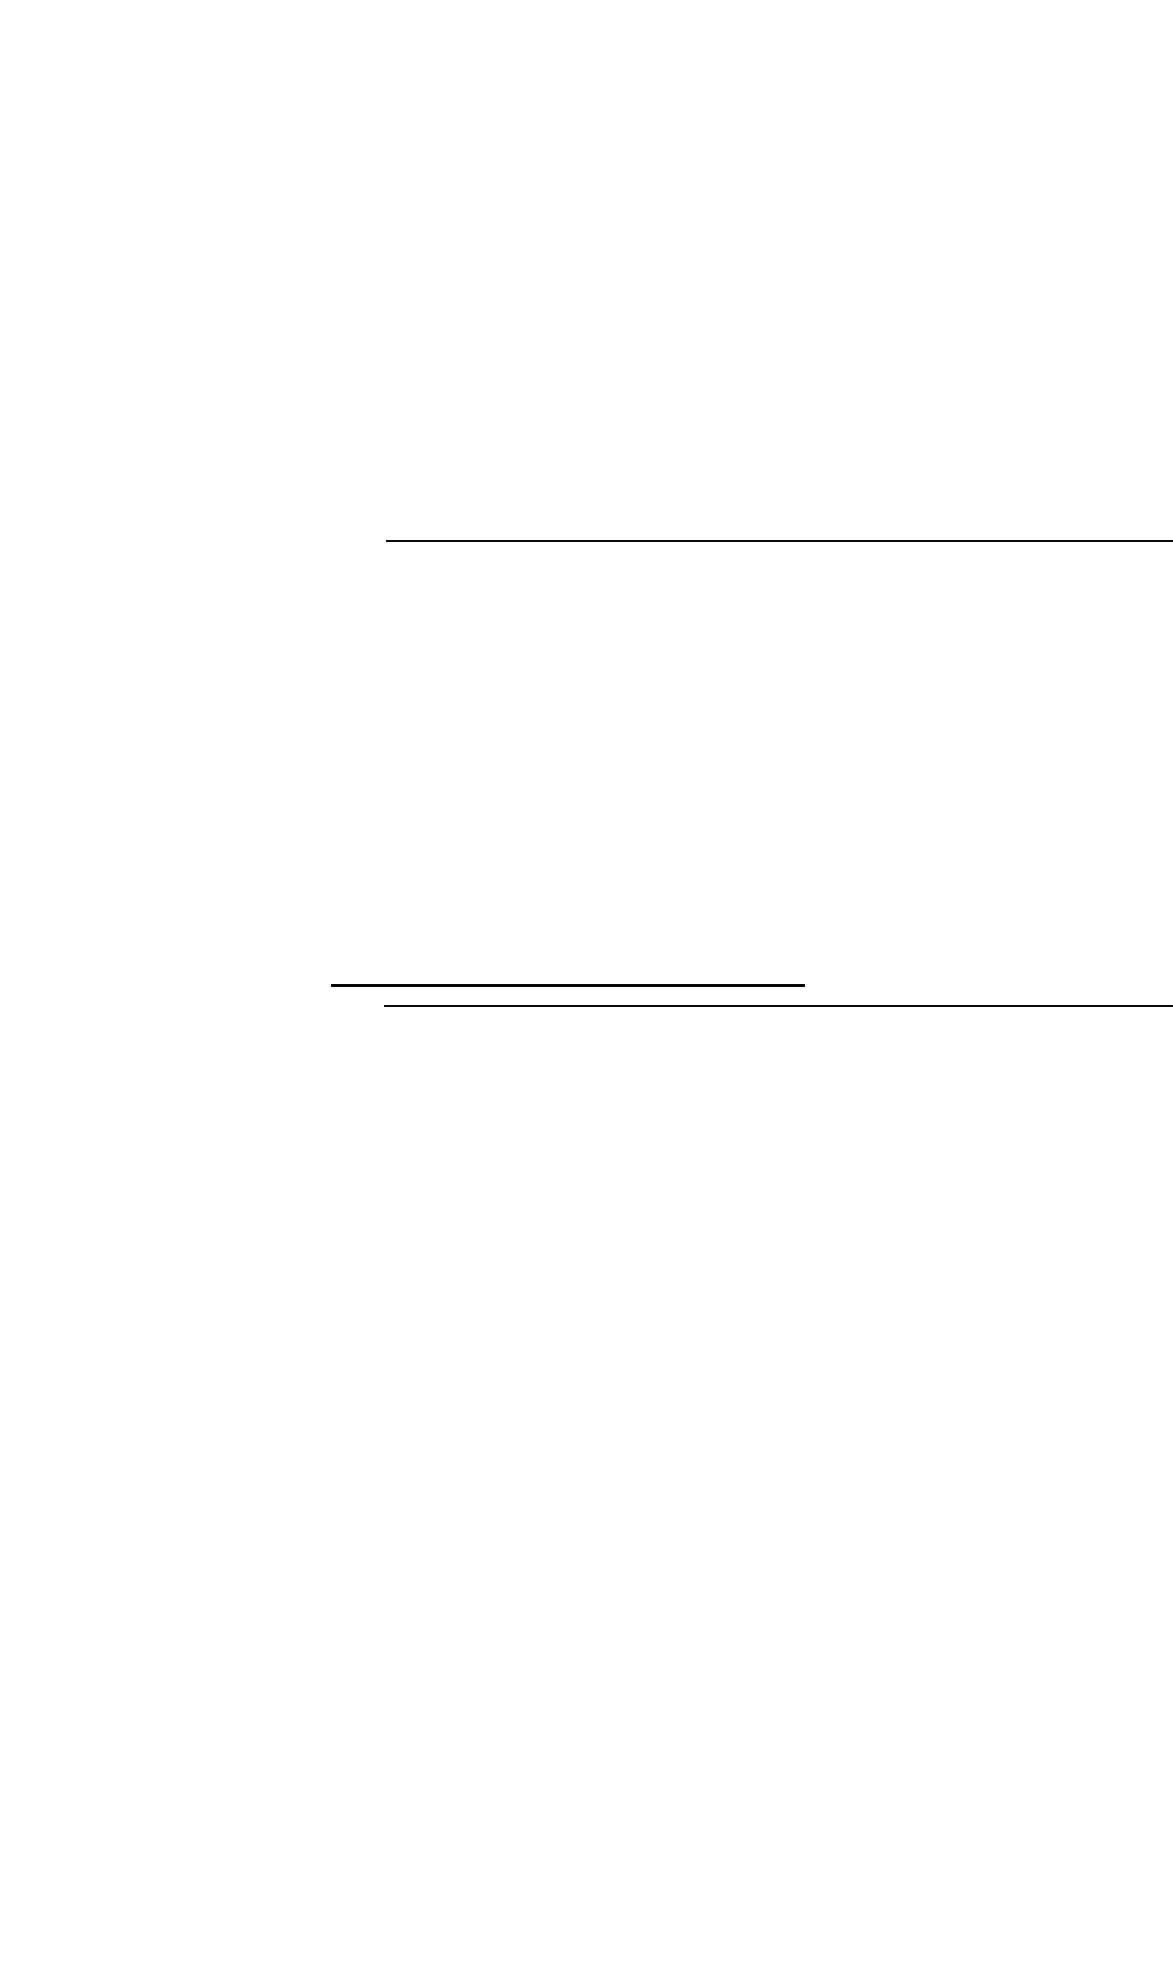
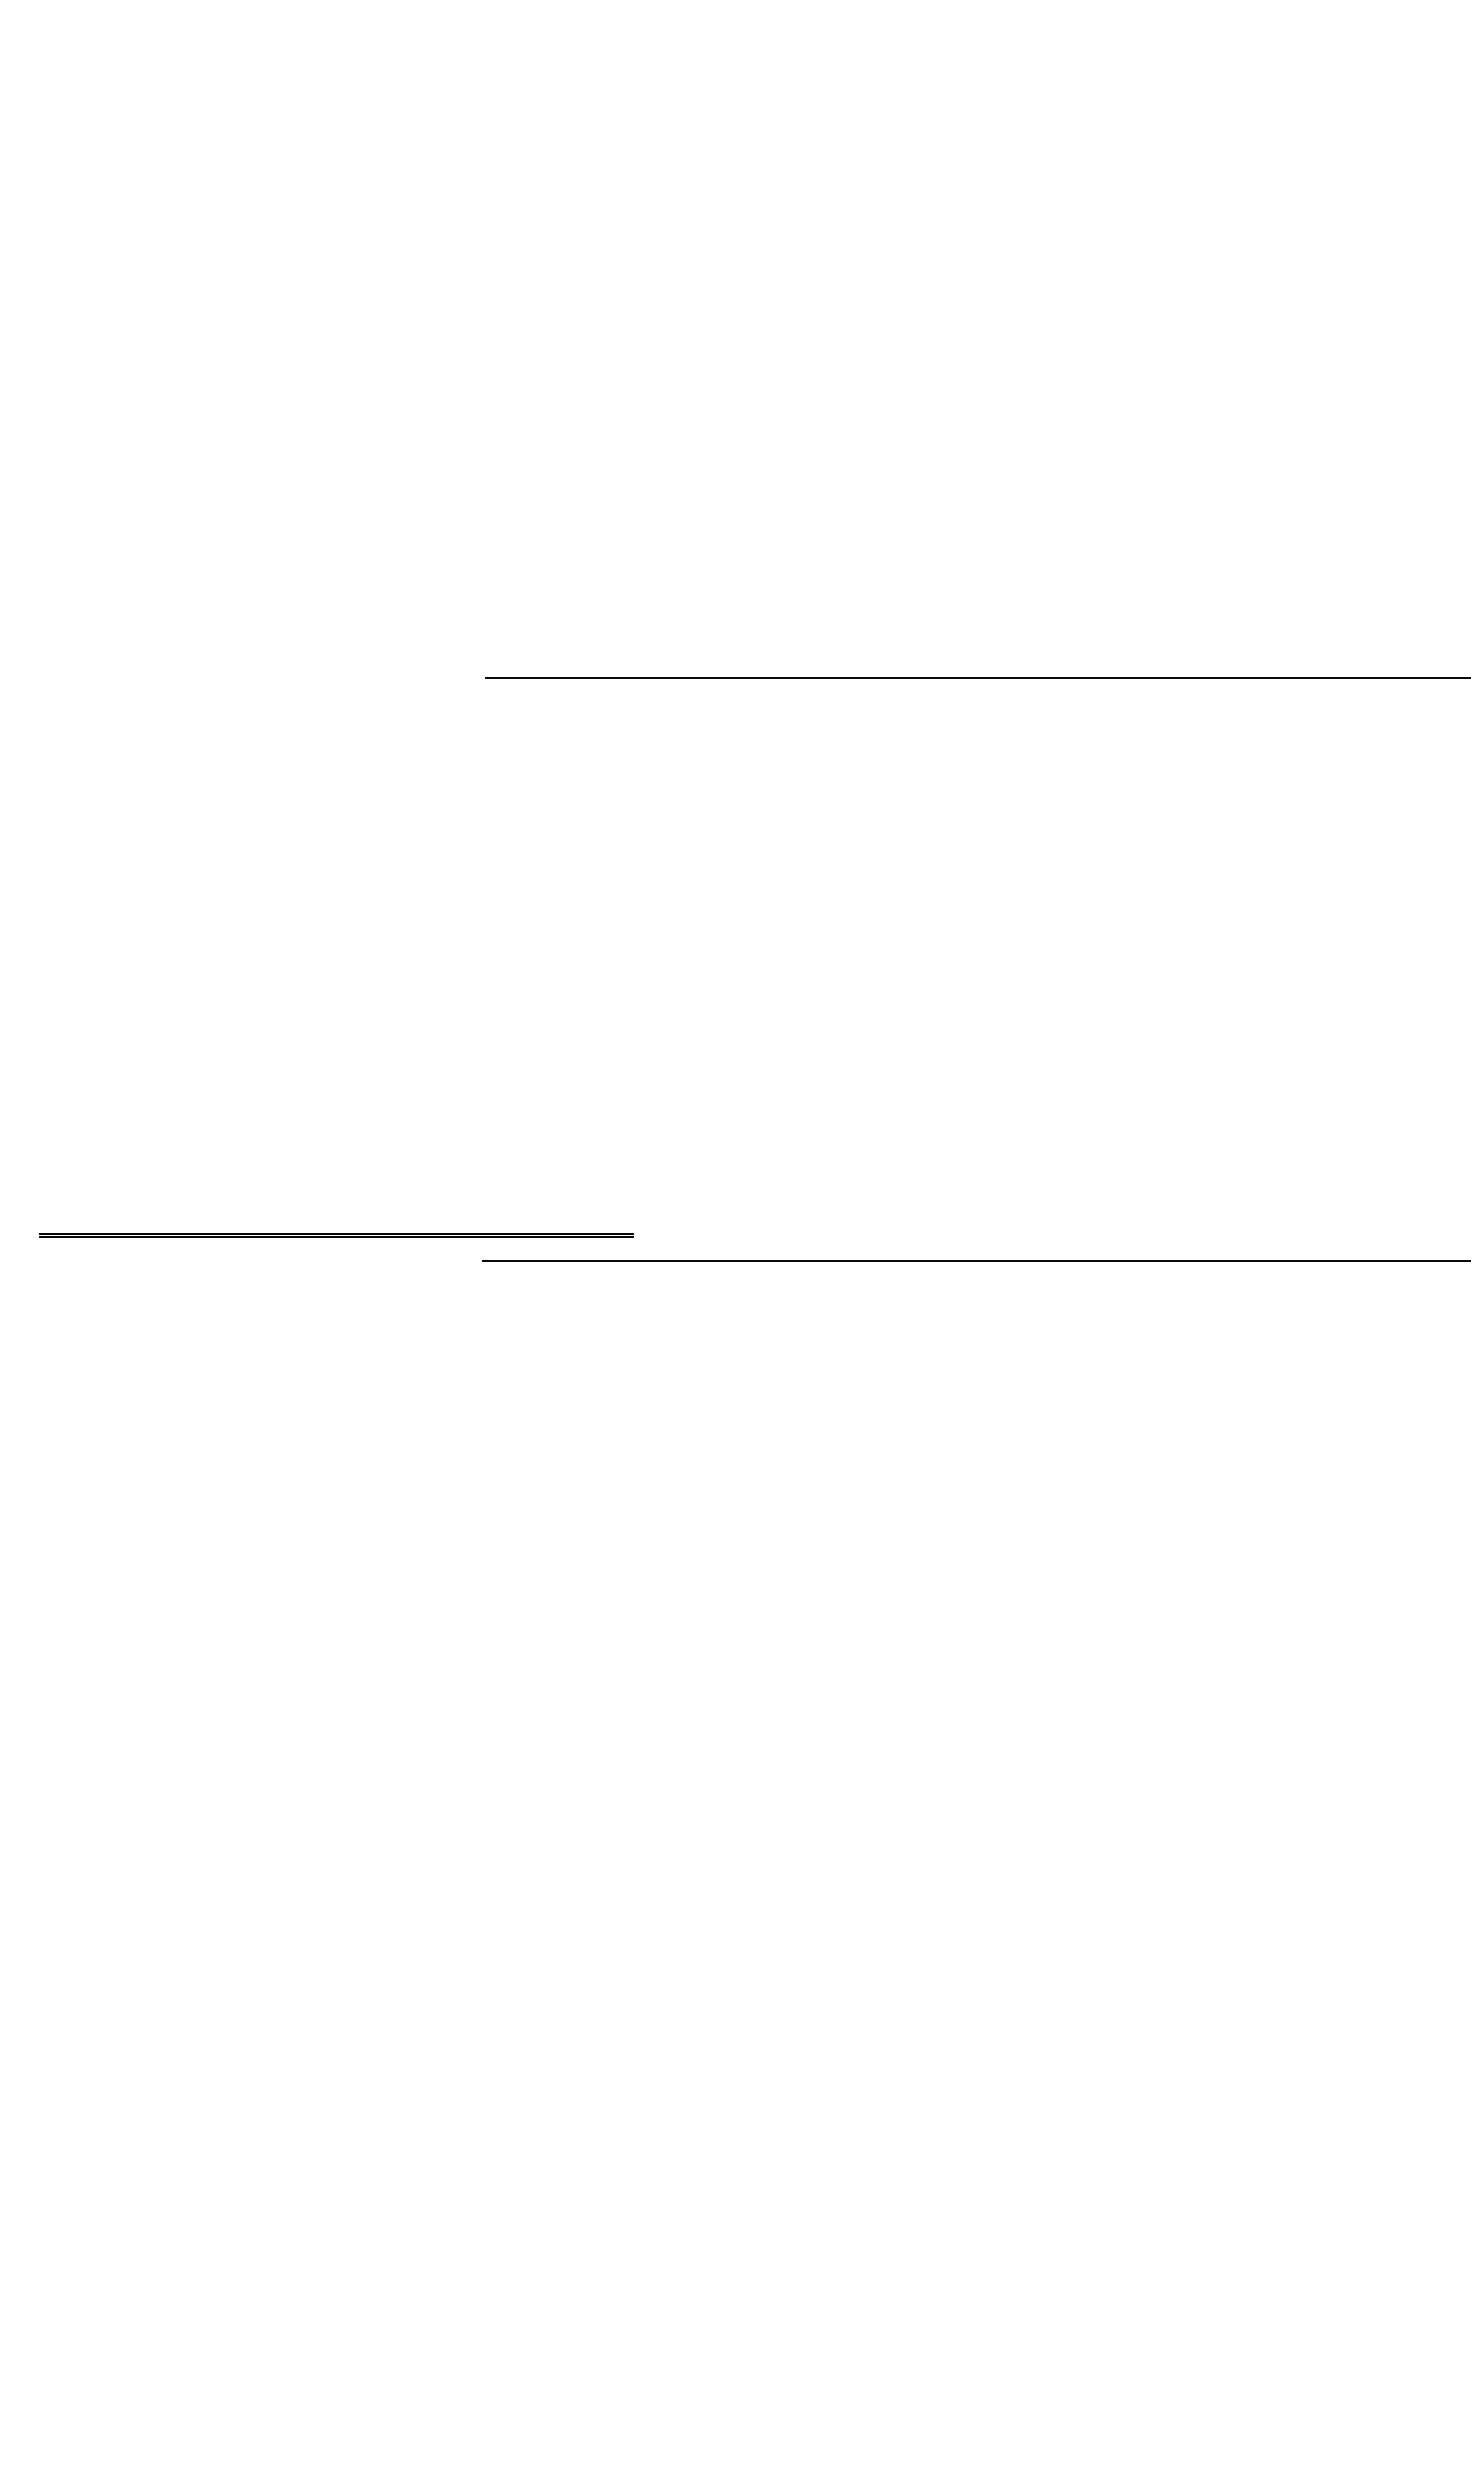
line: (568, 984) -> (336, 1234), moved

